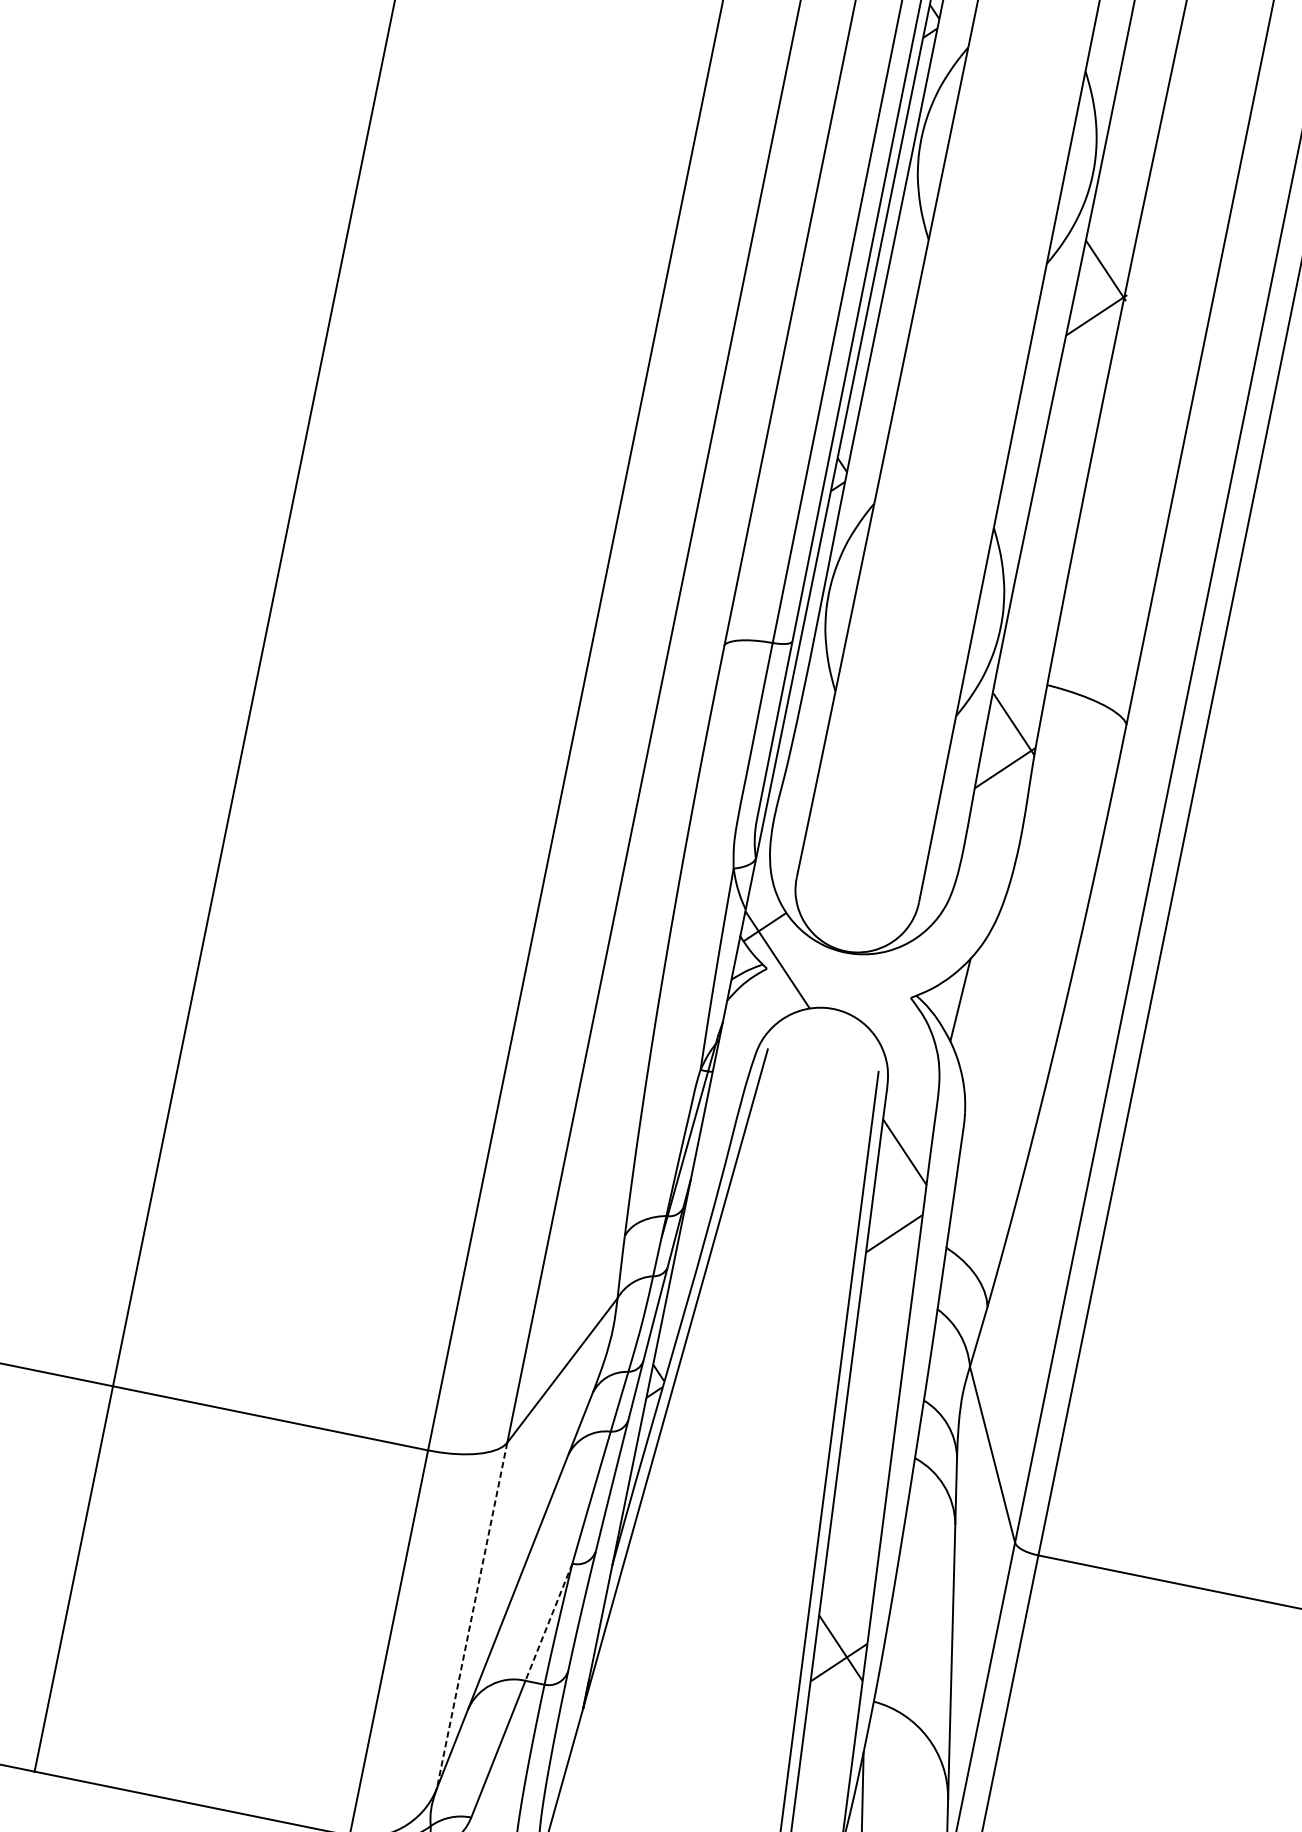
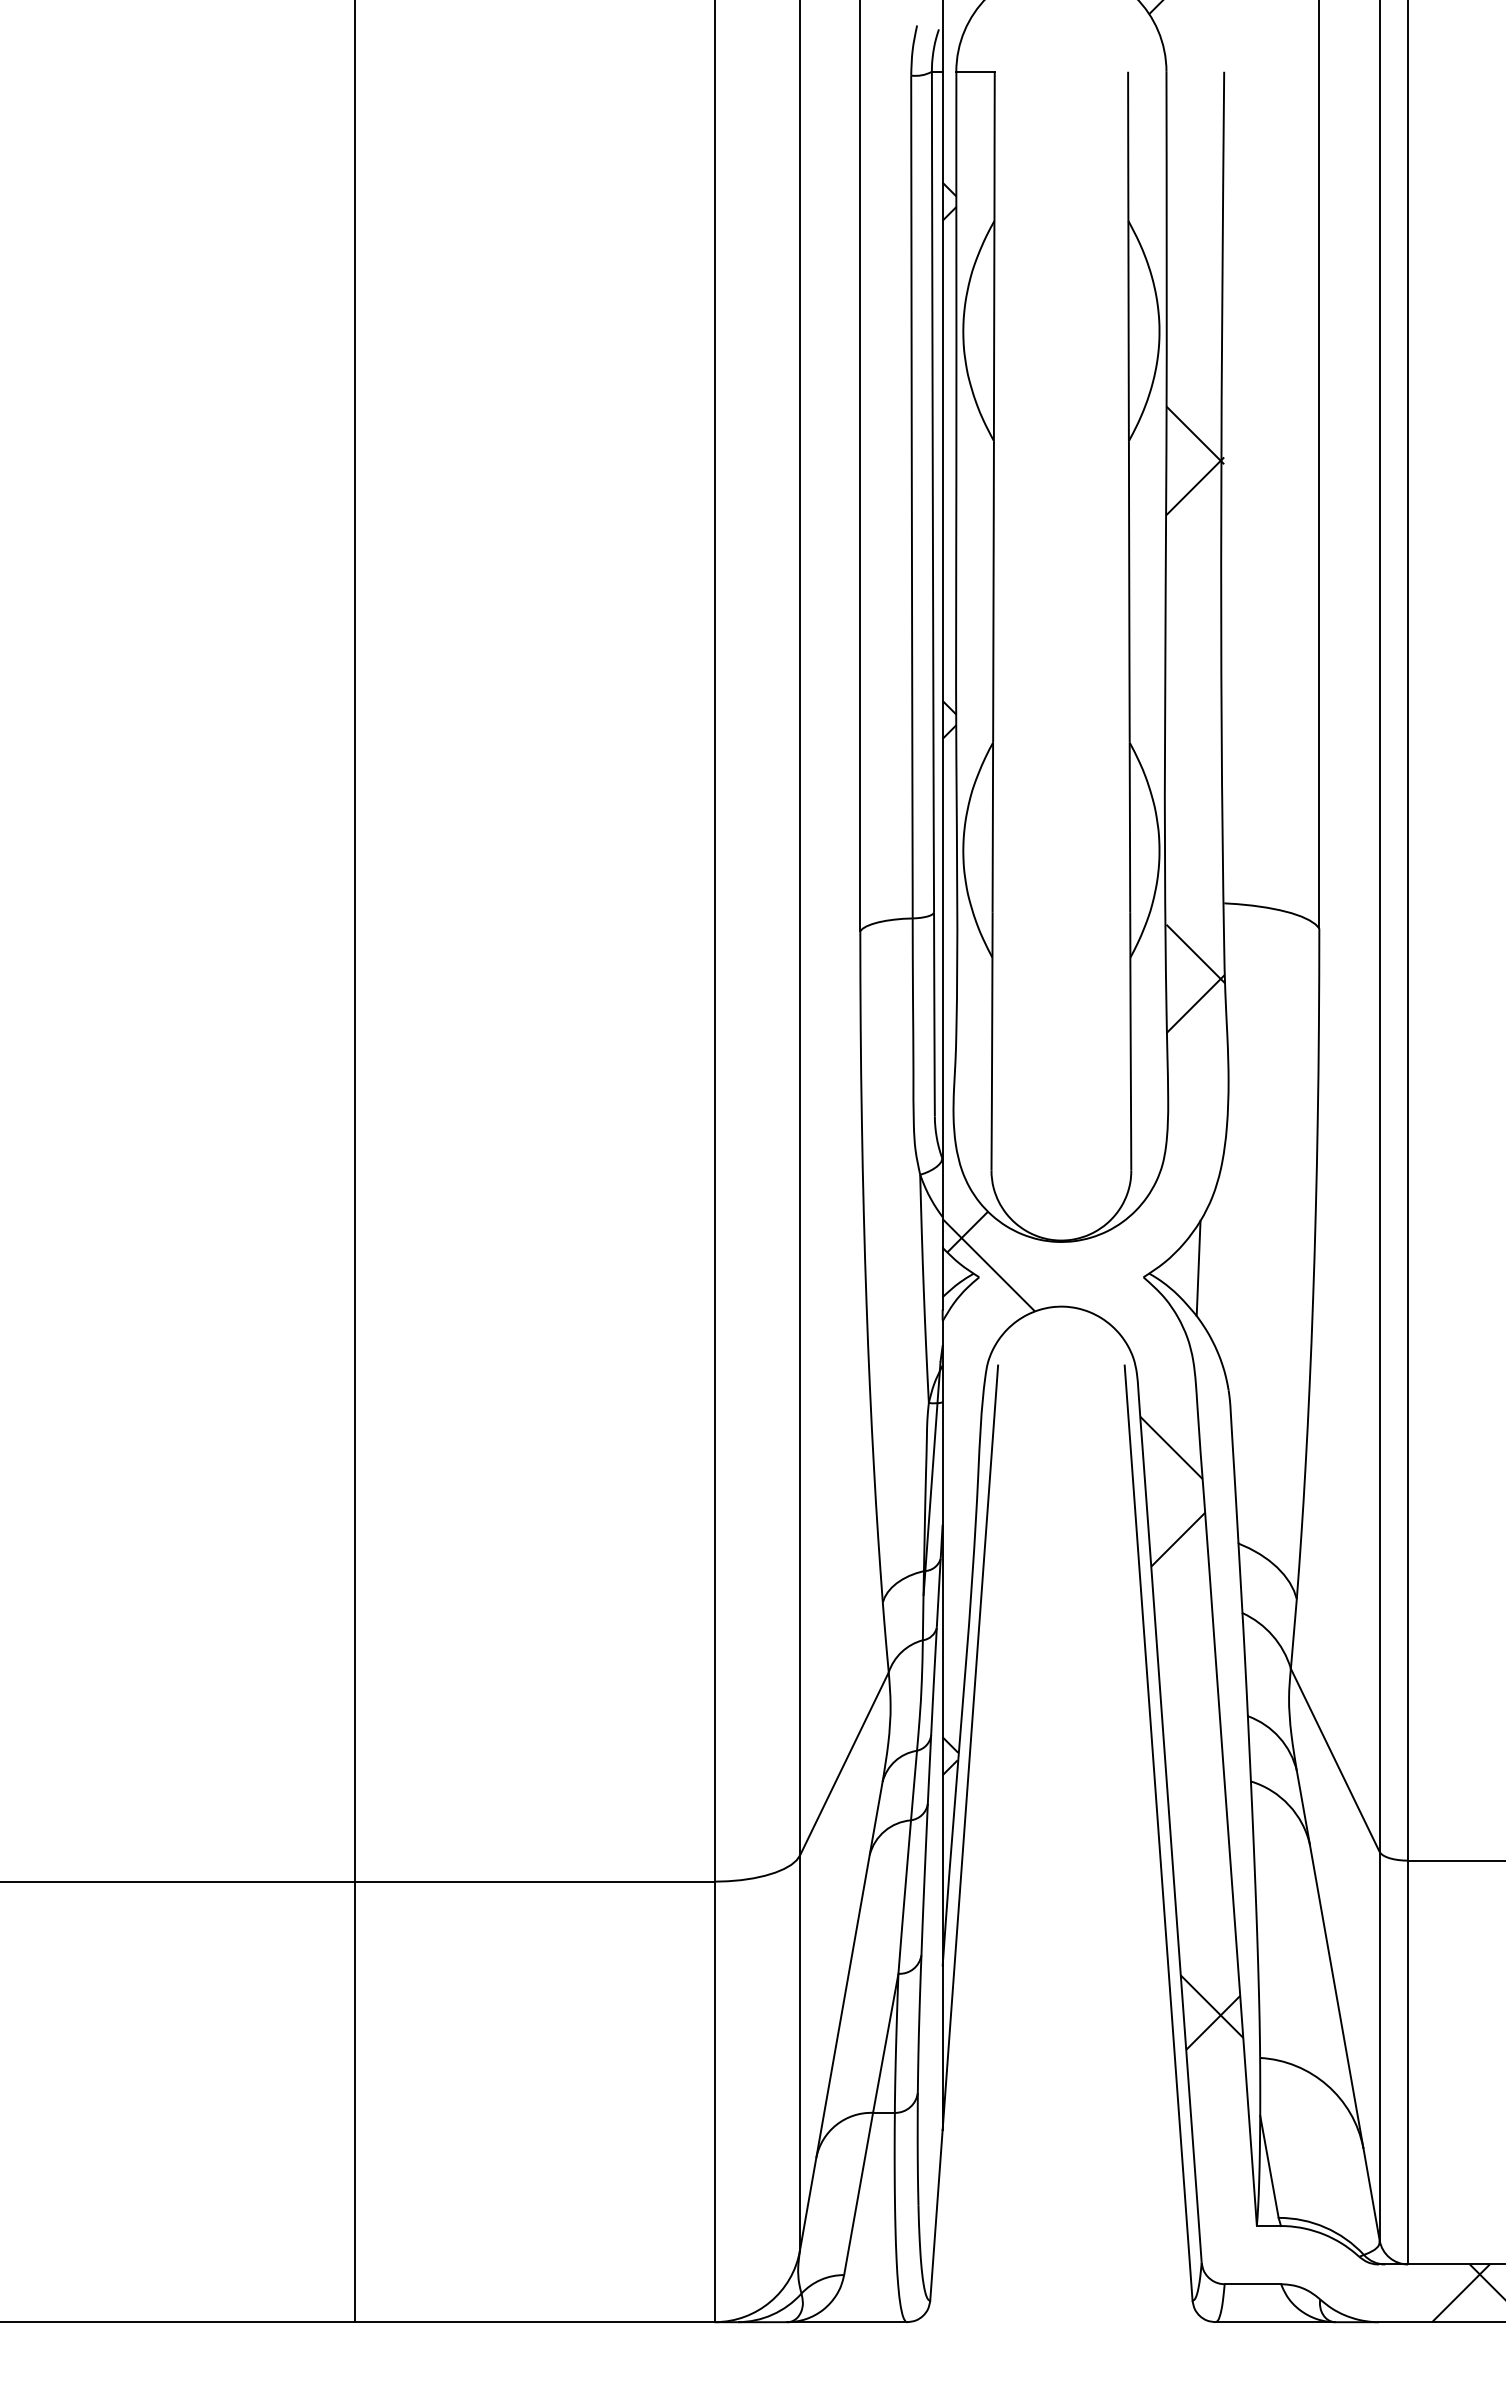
line: (471, 1615) -> (799, 2053), dashed -> solid
line: (548, 1622) -> (885, 2043), dashed -> solid

